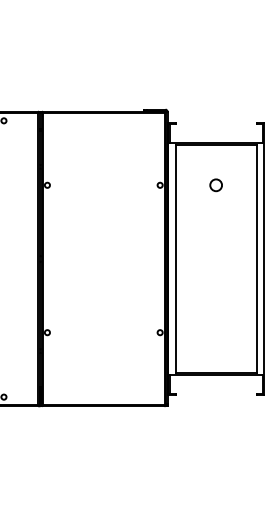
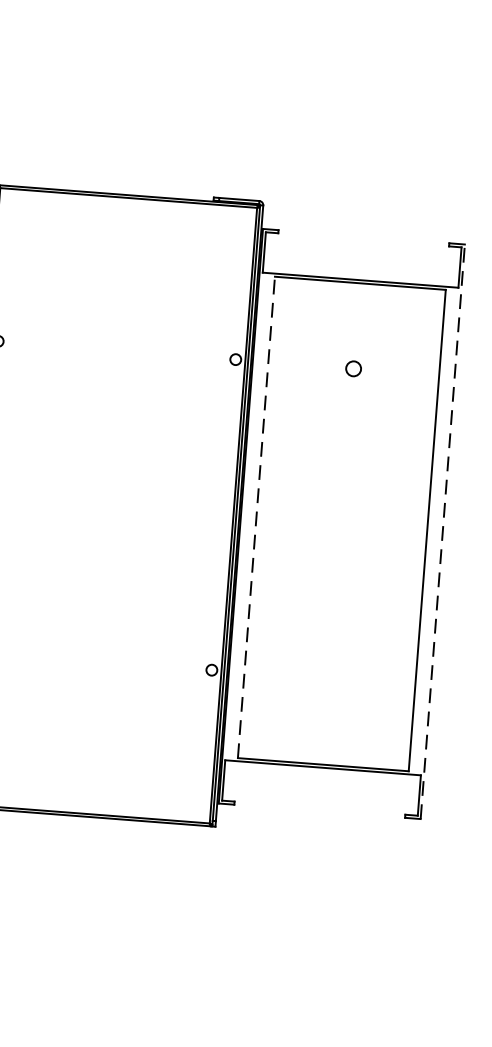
circle: (215, 185) -> (352, 368), size x0.6
line: (175, 258) -> (256, 516), solid -> dashed
line: (264, 258) -> (443, 530), solid -> dashed

